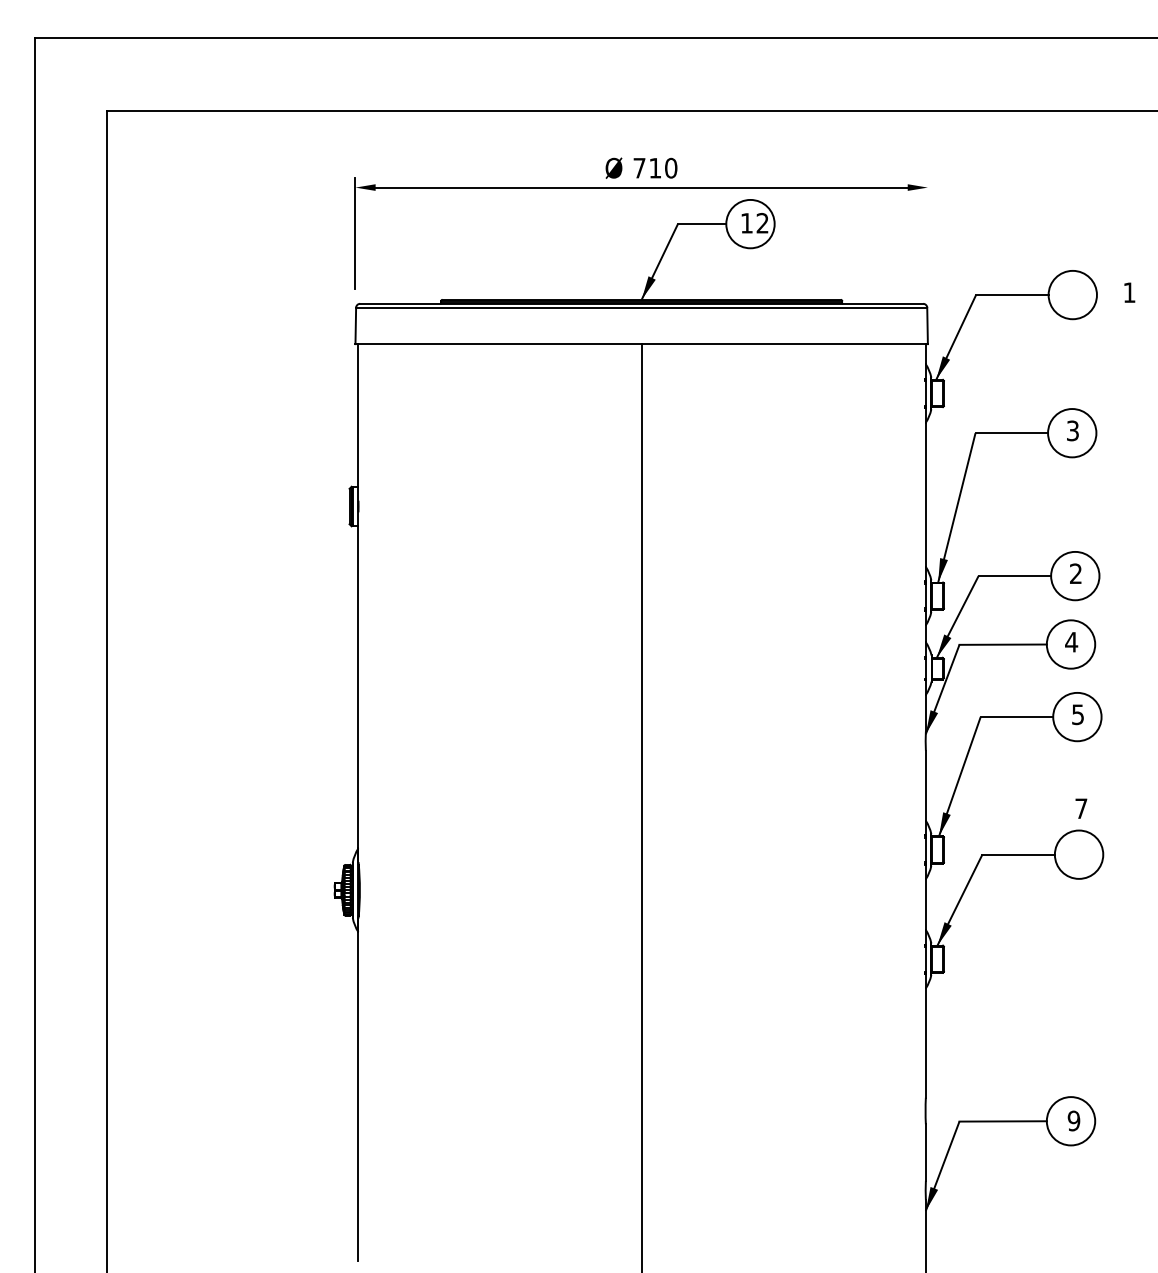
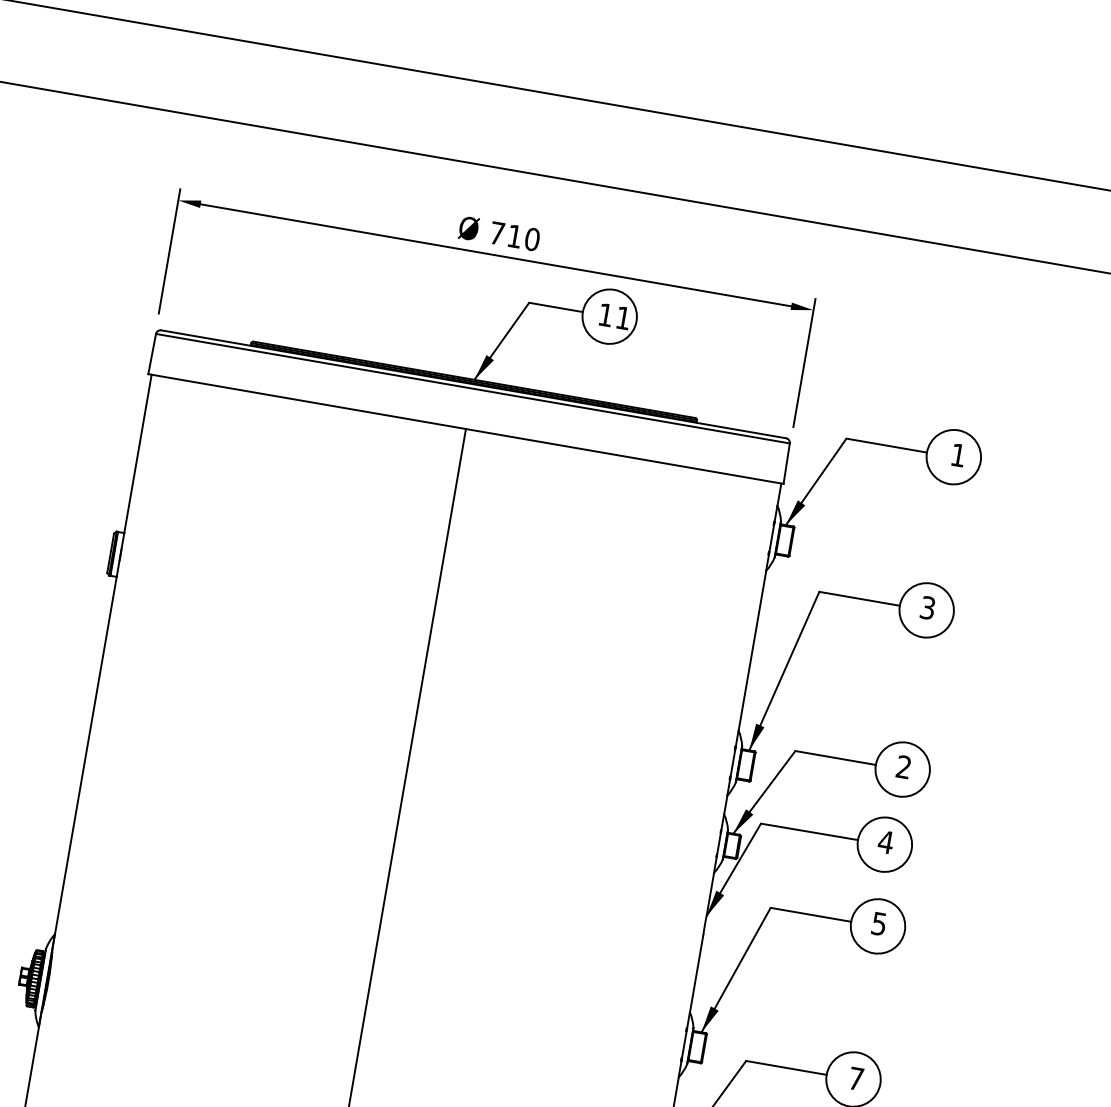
text: (762, 223) -> (623, 318), 12 -> 11
line: (927, 234) -> (804, 362), added
text: (1129, 292) -> (958, 455), moved
text: (1081, 808) -> (856, 1078), moved

